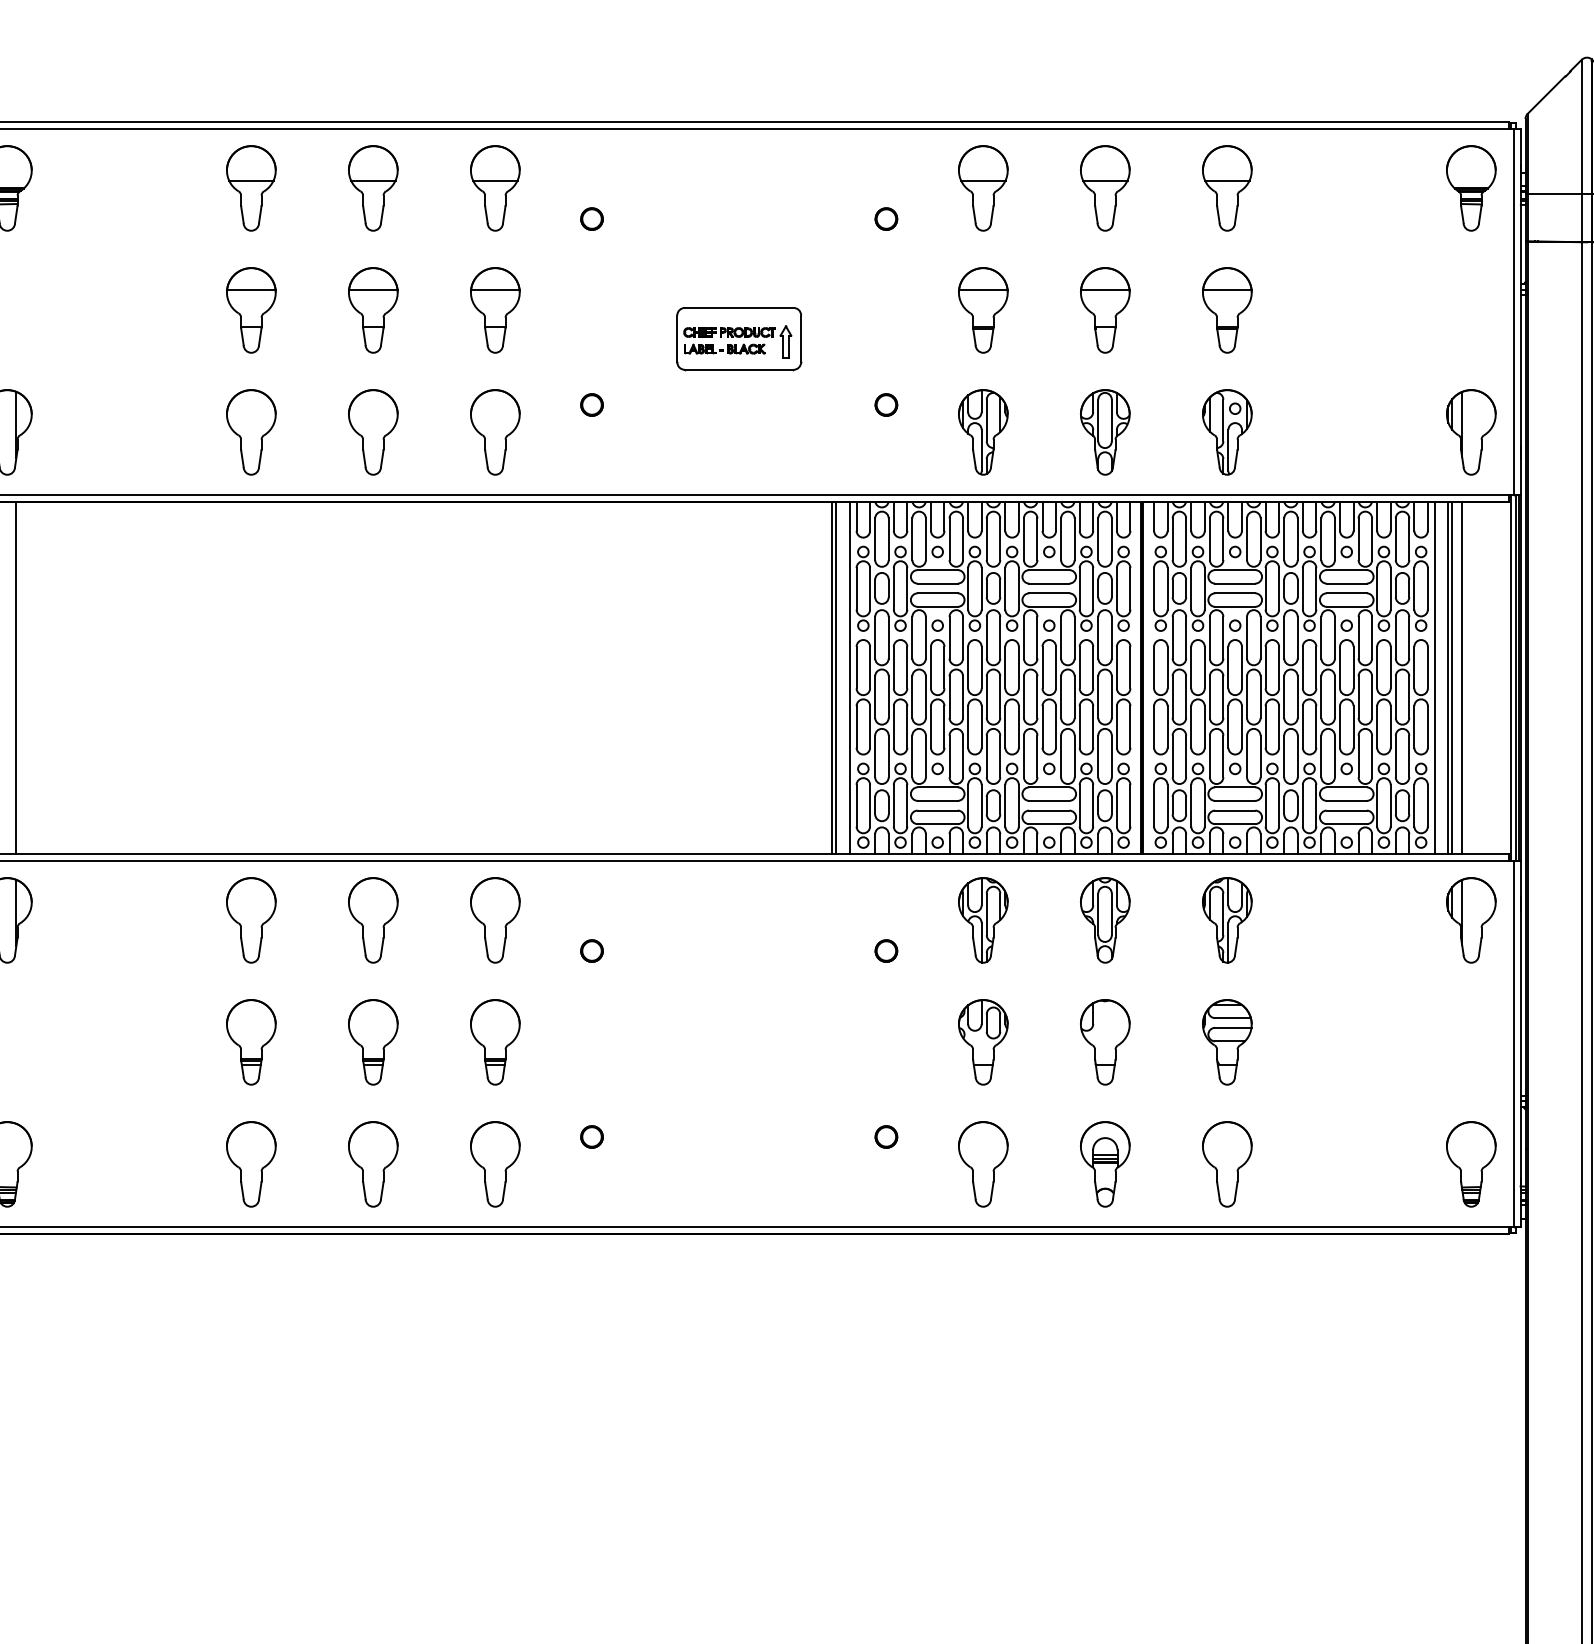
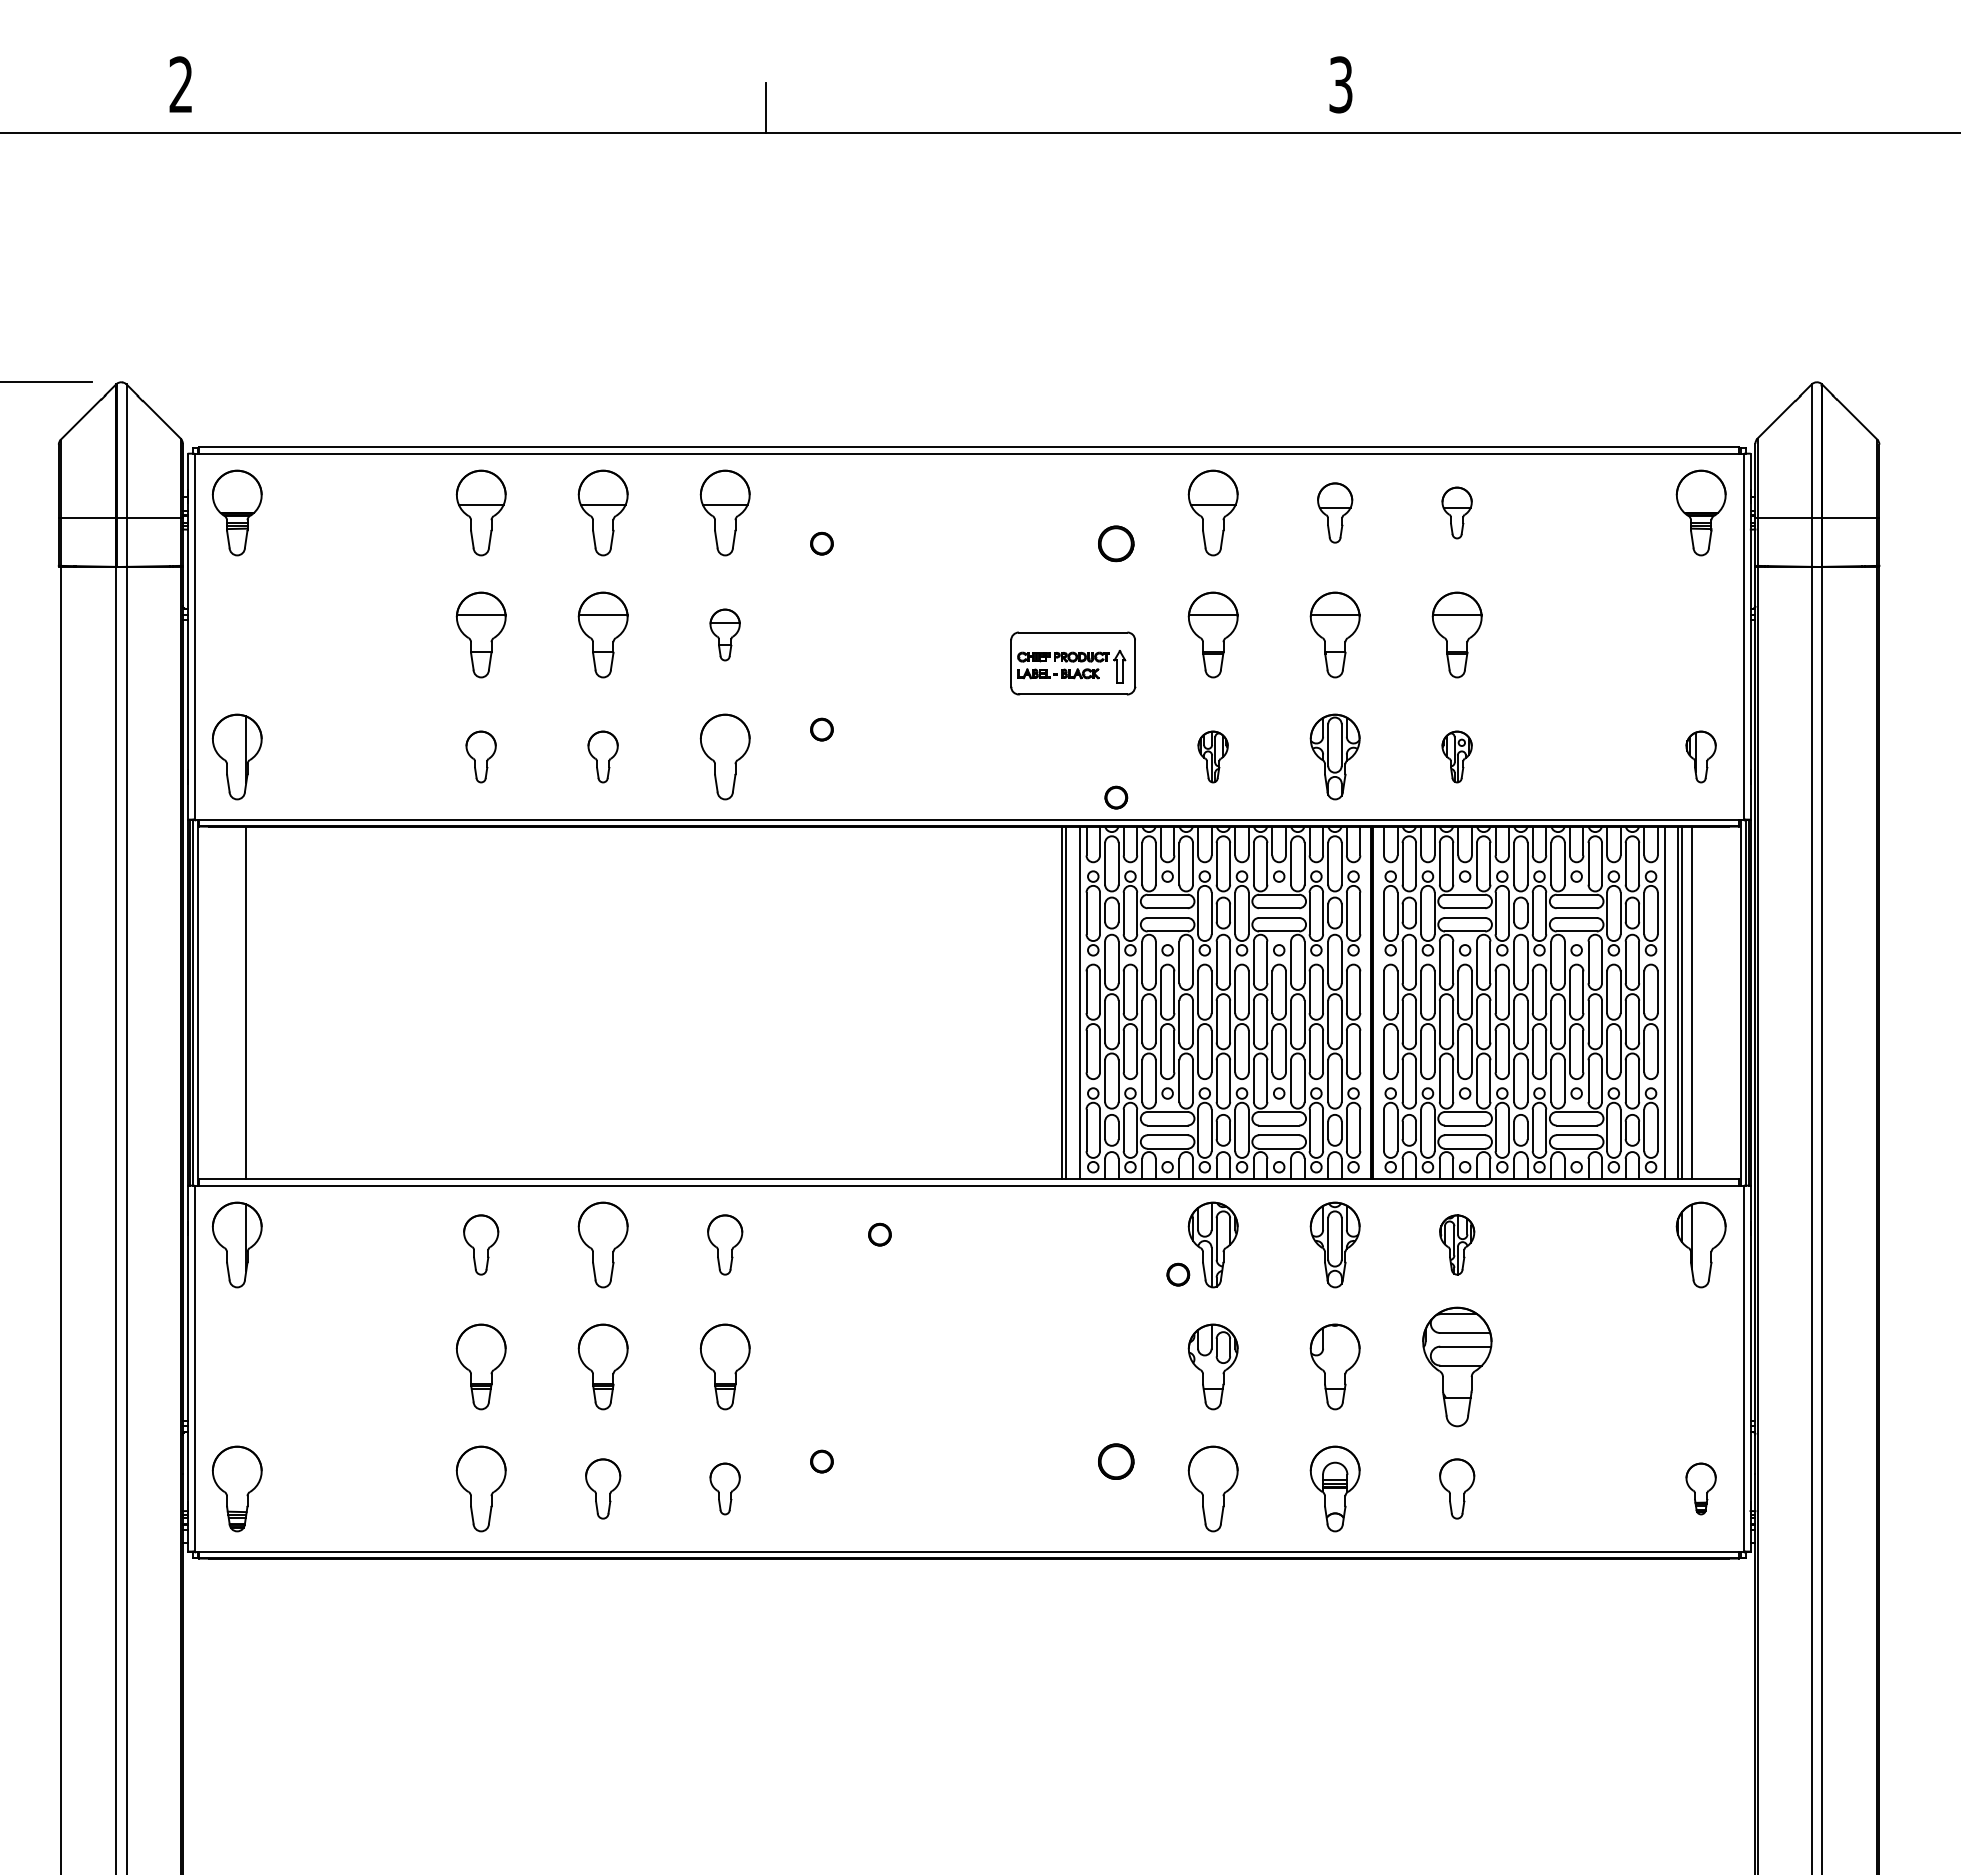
part: (1104, 187) -> (1334, 512), size x0.7
part: (1226, 187) -> (1456, 512), size x0.6
part: (886, 218) -> (1116, 543), size x1.6
part: (494, 309) -> (724, 634), size x0.6
part: (739, 338) -> (1073, 663), moved
part: (886, 404) -> (1116, 797), moved
part: (250, 431) -> (480, 756), size x0.6
part: (372, 431) -> (602, 756), size x0.6
part: (982, 431) -> (1212, 756), size x0.6
part: (1226, 431) -> (1456, 756), size x0.6
part: (1470, 431) -> (1700, 756), size x0.6
part: (250, 919) -> (480, 1244), size x0.7
part: (494, 919) -> (724, 1244), size x0.7
part: (1226, 919) -> (1456, 1244), size x0.7
part: (591, 950) -> (879, 1234), moved
part: (886, 950) -> (1178, 1274), moved
part: (1226, 1041) -> (1456, 1366), size x1.4
part: (886, 1136) -> (1116, 1461), size x1.6
part: (372, 1163) -> (602, 1488), size x0.7
part: (494, 1163) -> (724, 1488), size x0.6
part: (1226, 1163) -> (1456, 1488), size x0.7
part: (1470, 1163) -> (1700, 1488), size x0.6

